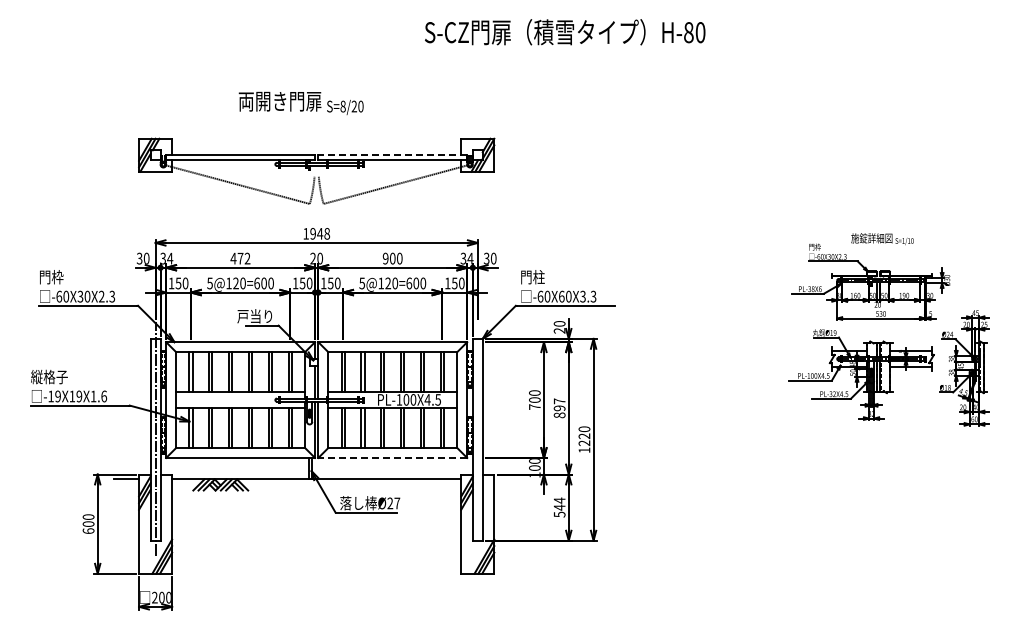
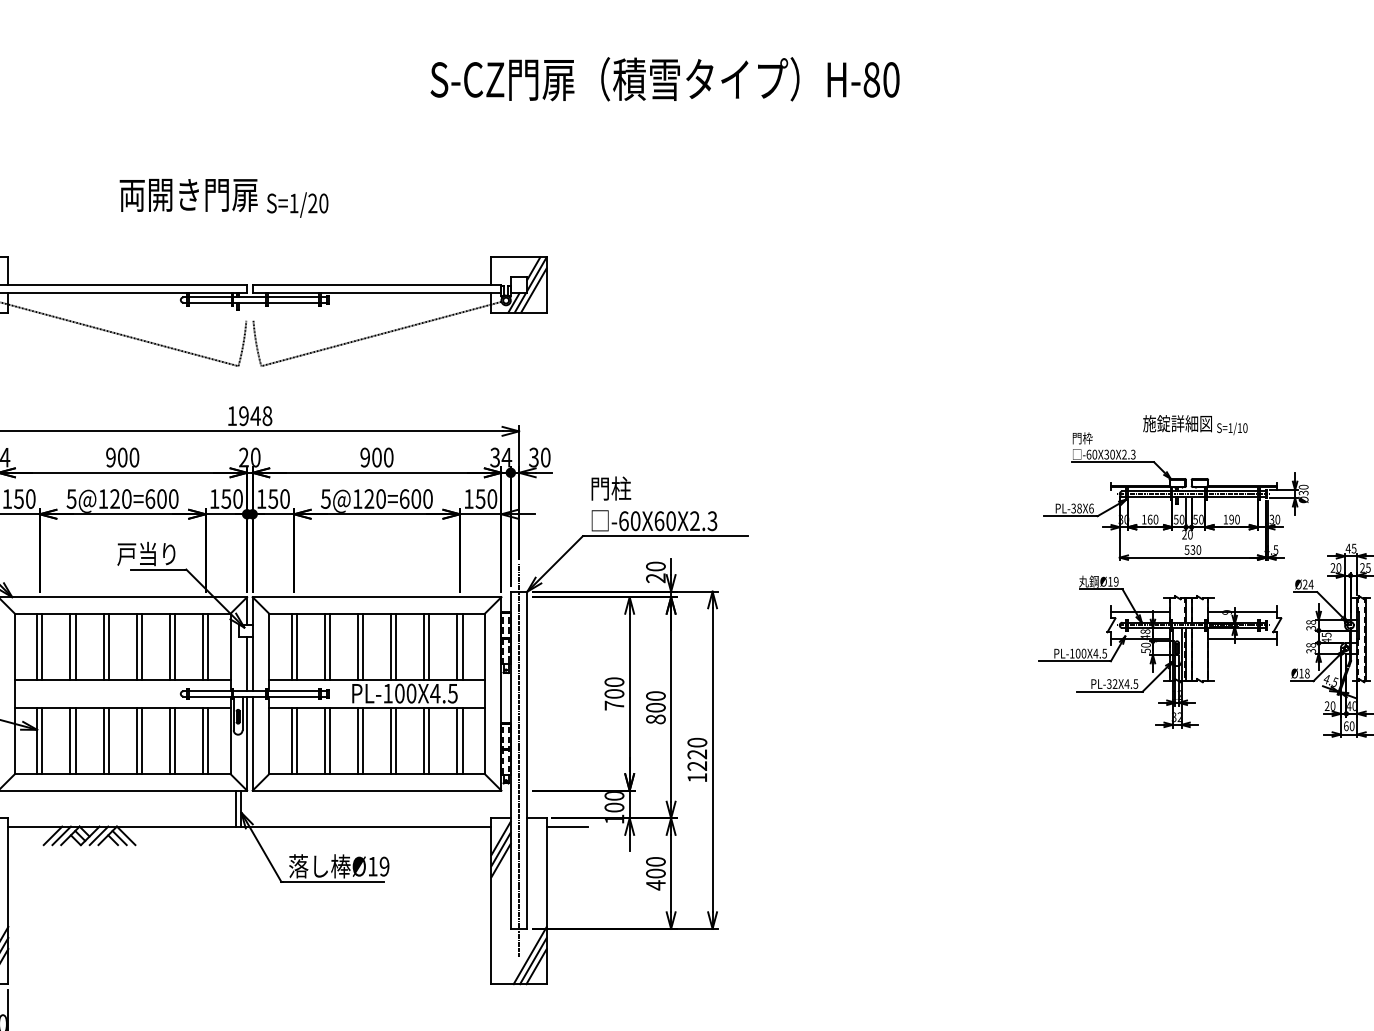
text: (342, 106) -> (293, 203), S=8/20 -> S=1/20
line: (392, 155) -> (376, 285), dashed -> solid
text: (240, 258) -> (122, 457), 472 -> 900
text: (582, 296) -> (694, 520), -60X60X3.3 -> -60X60X2.3
text: (559, 404) -> (655, 701), 897 -> 800
line: (477, 439) -> (518, 759), added
line: (392, 457) -> (376, 789), dashed -> solid
line: (506, 479) -> (567, 826), added
text: (393, 503) -> (378, 866), Ø27 -> Ø19
text: (559, 507) -> (655, 873), 544 -> 400

